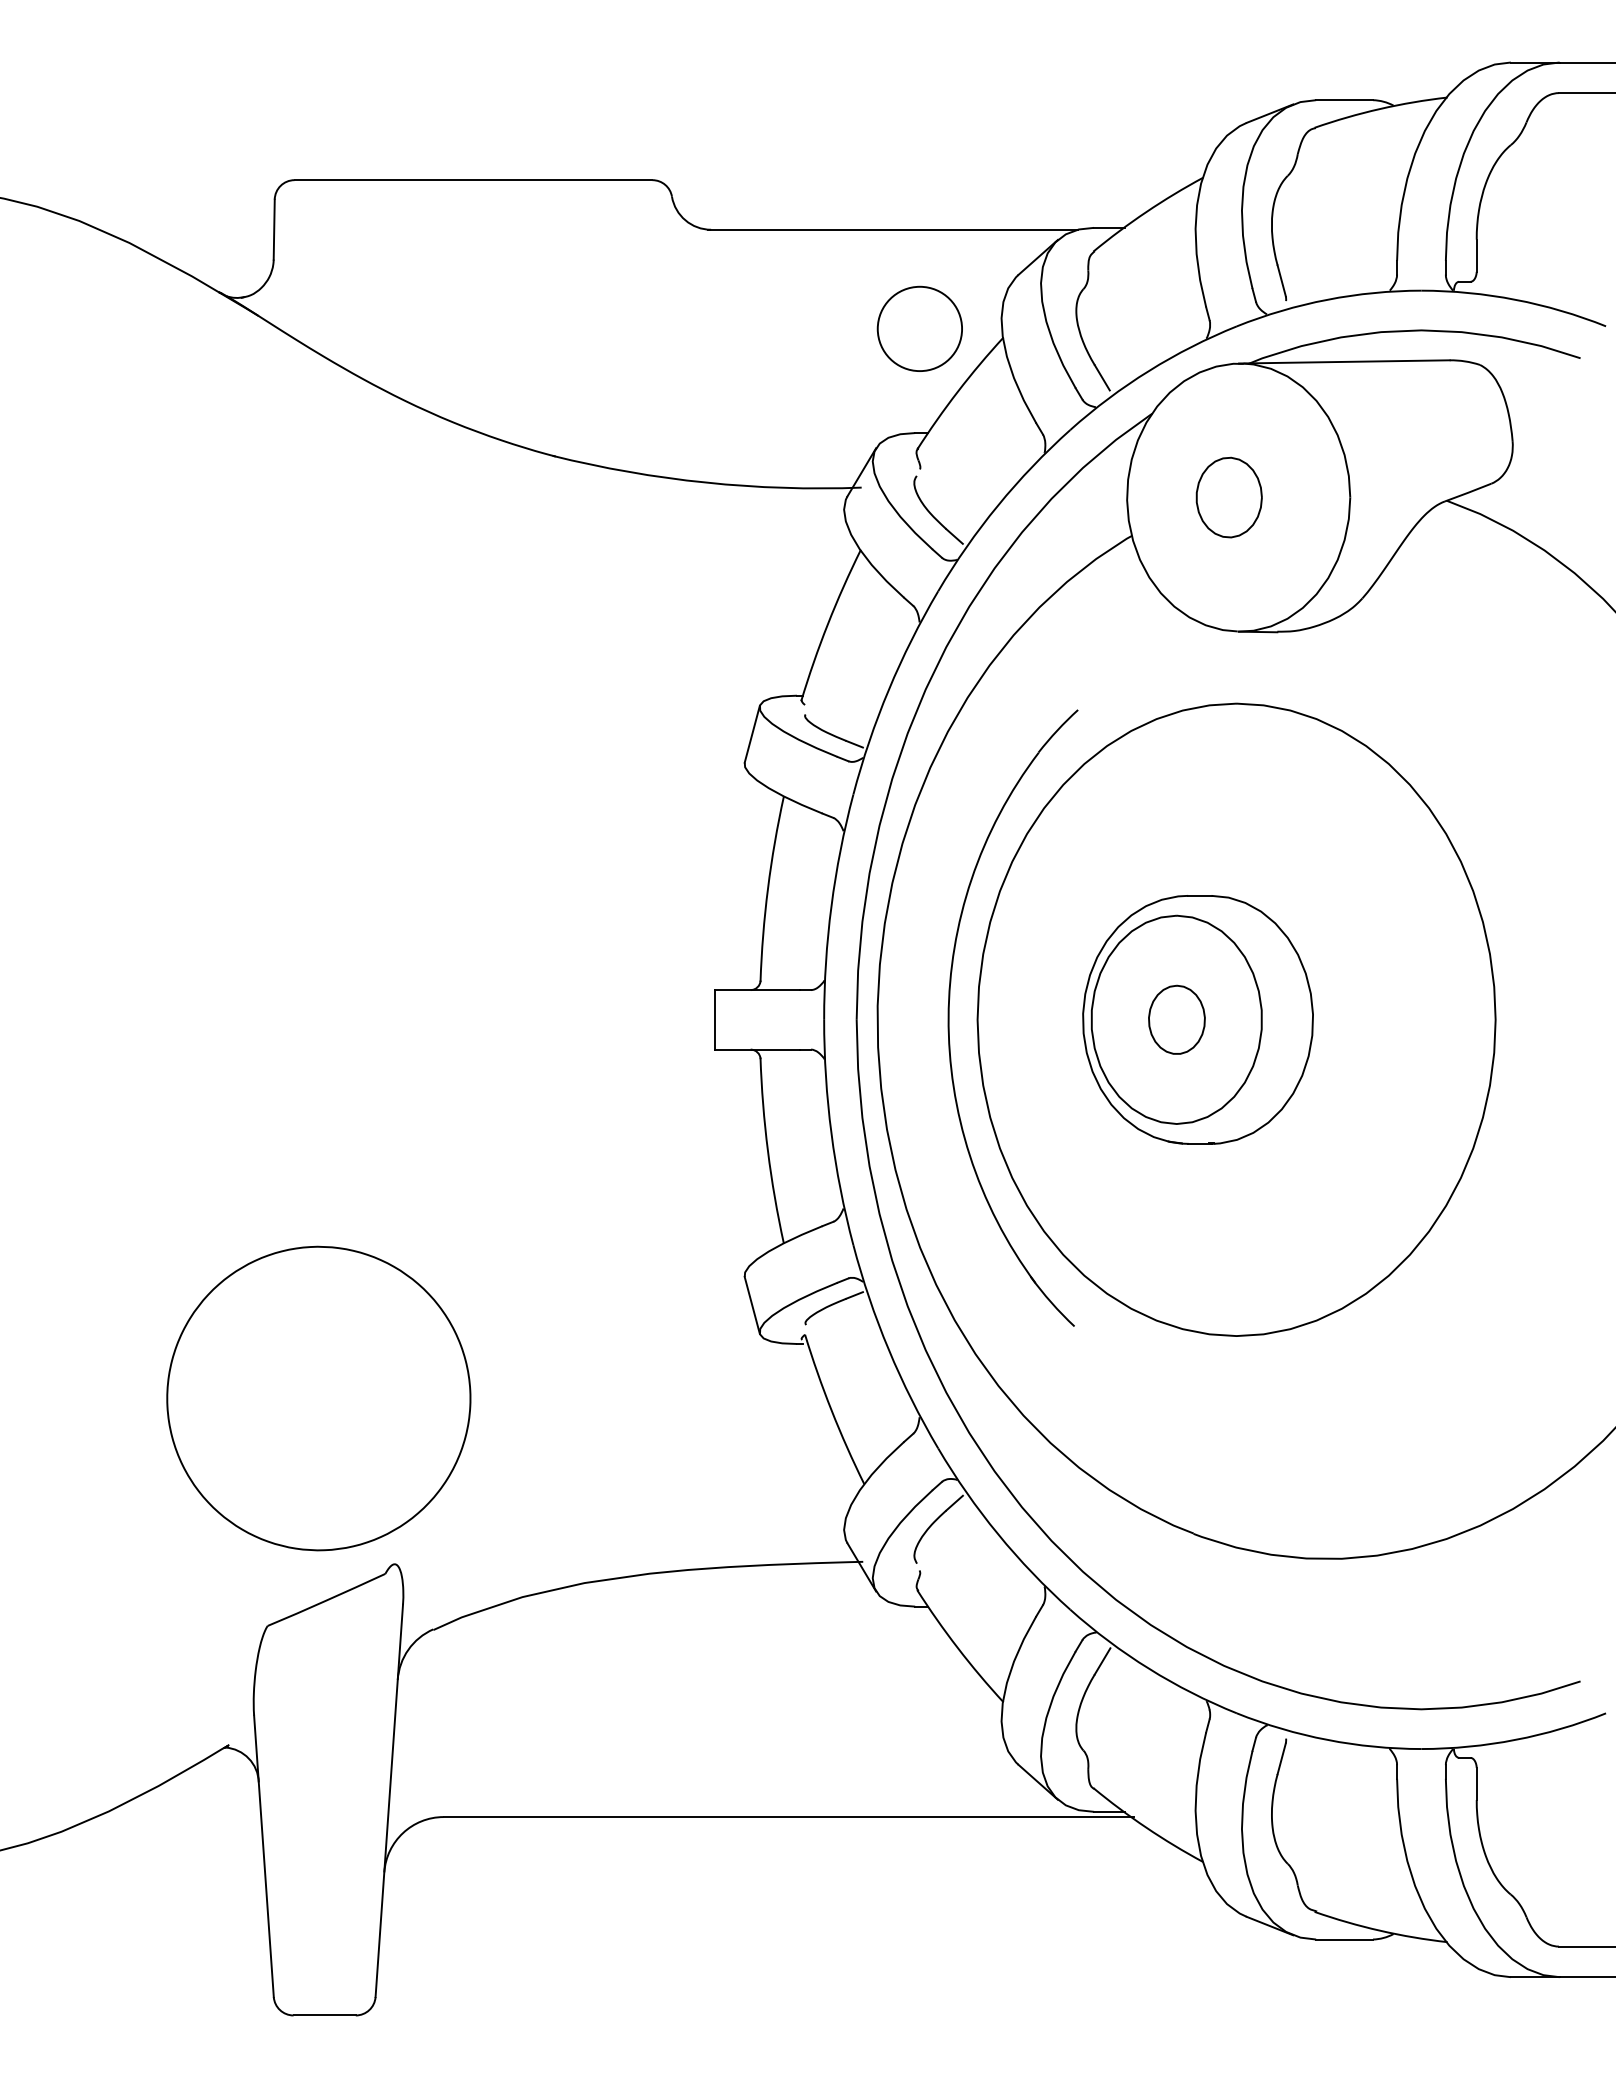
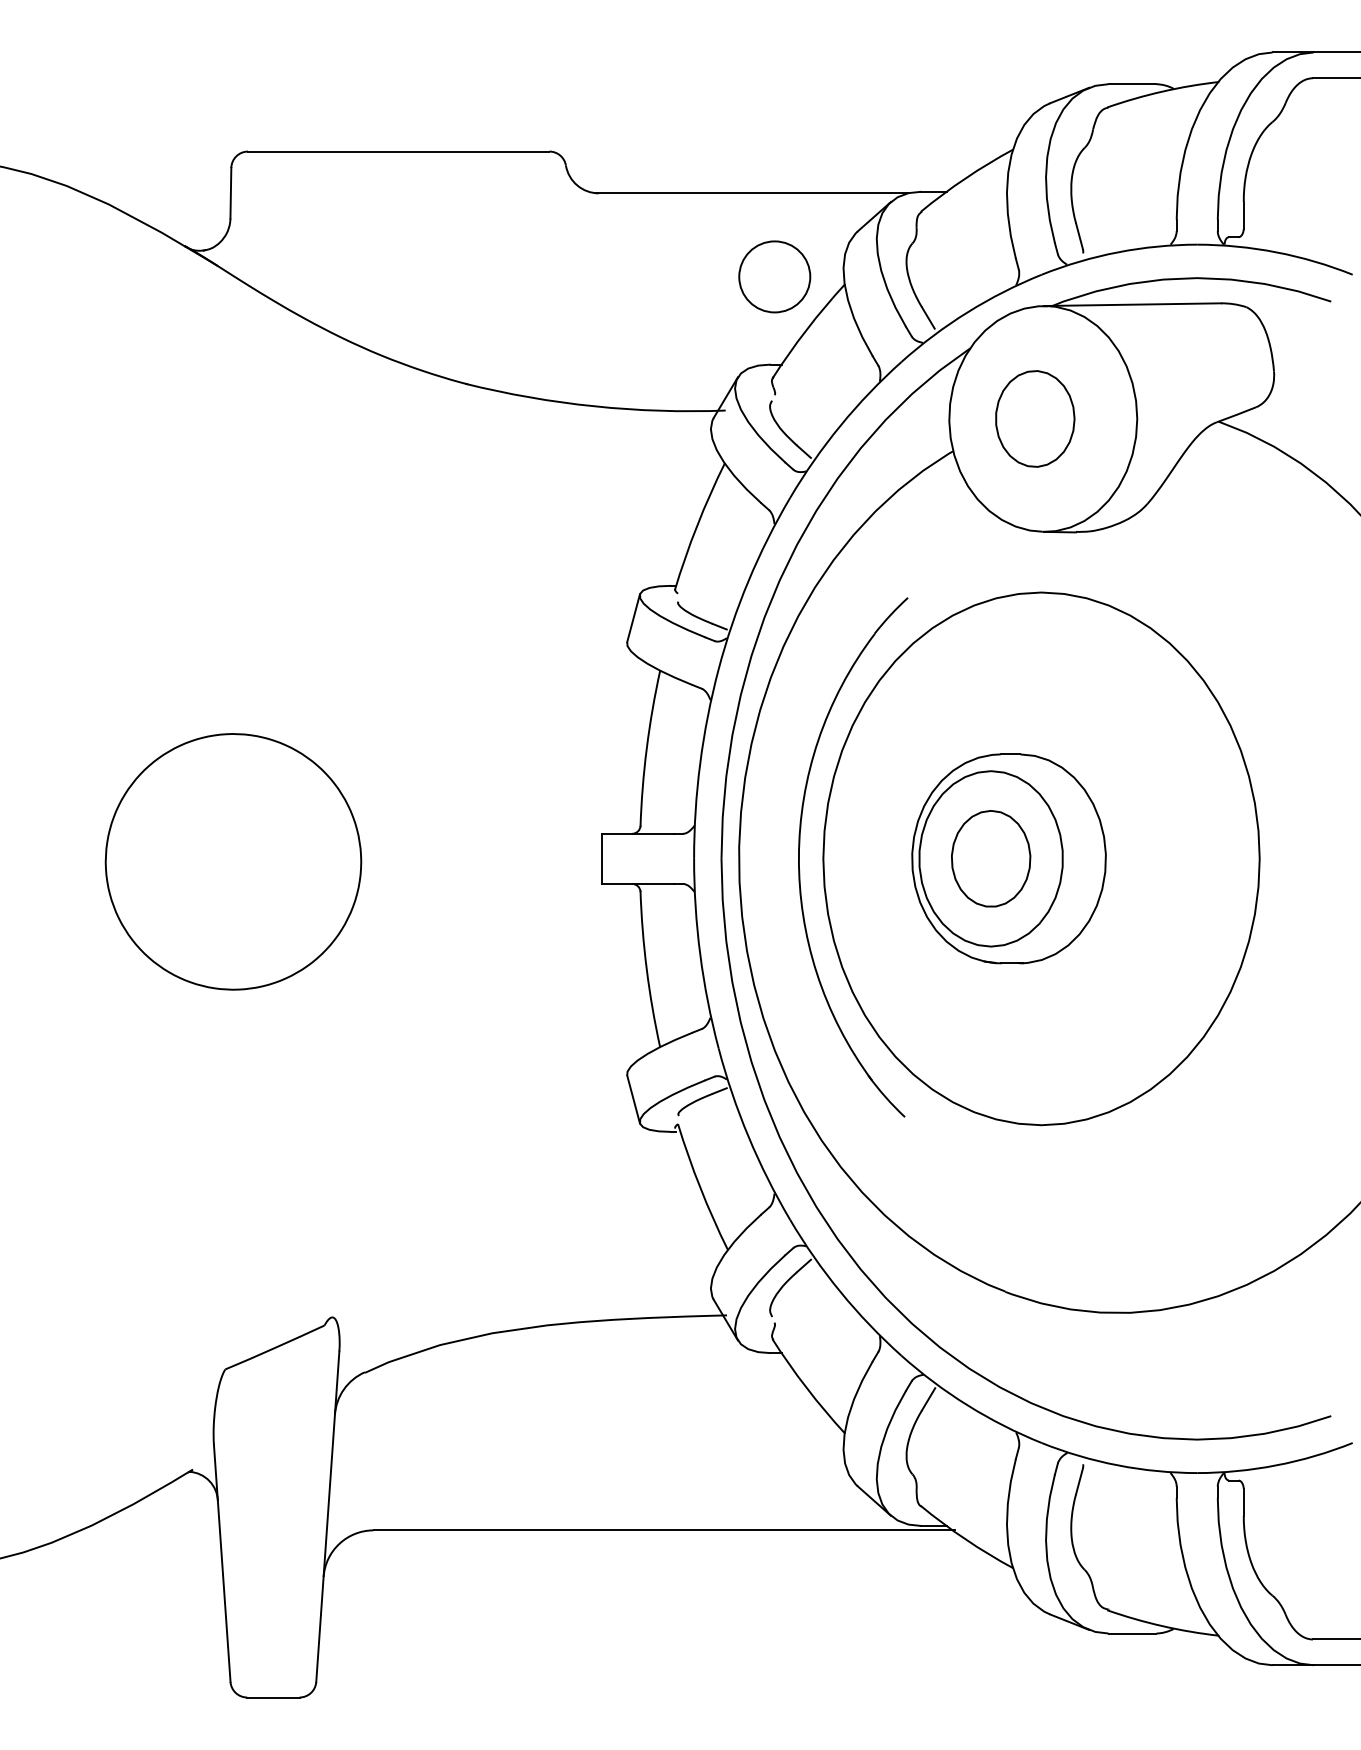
part: (1229, 497) -> (1035, 418), size x1.43
part: (1177, 1019) -> (991, 858), size x1.67
part: (318, 1398) -> (233, 861), moved

